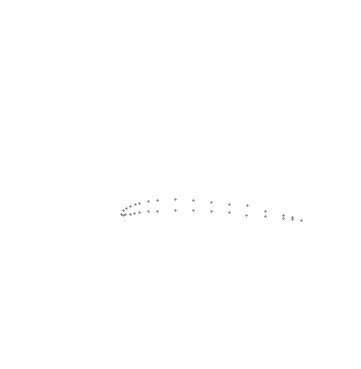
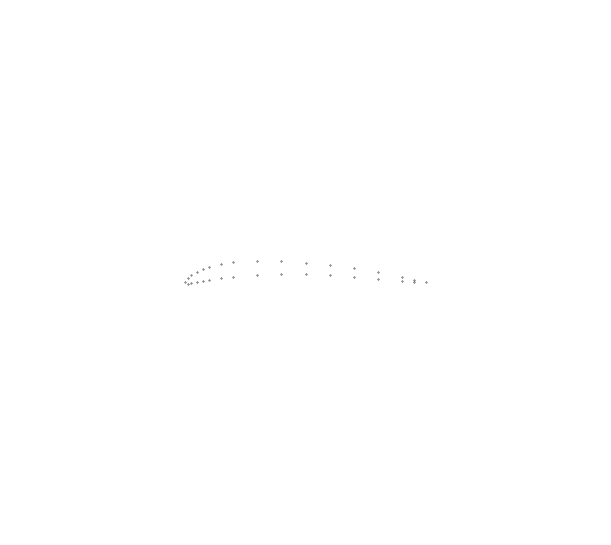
part: (247, 210) -> (354, 272), size x0.62

